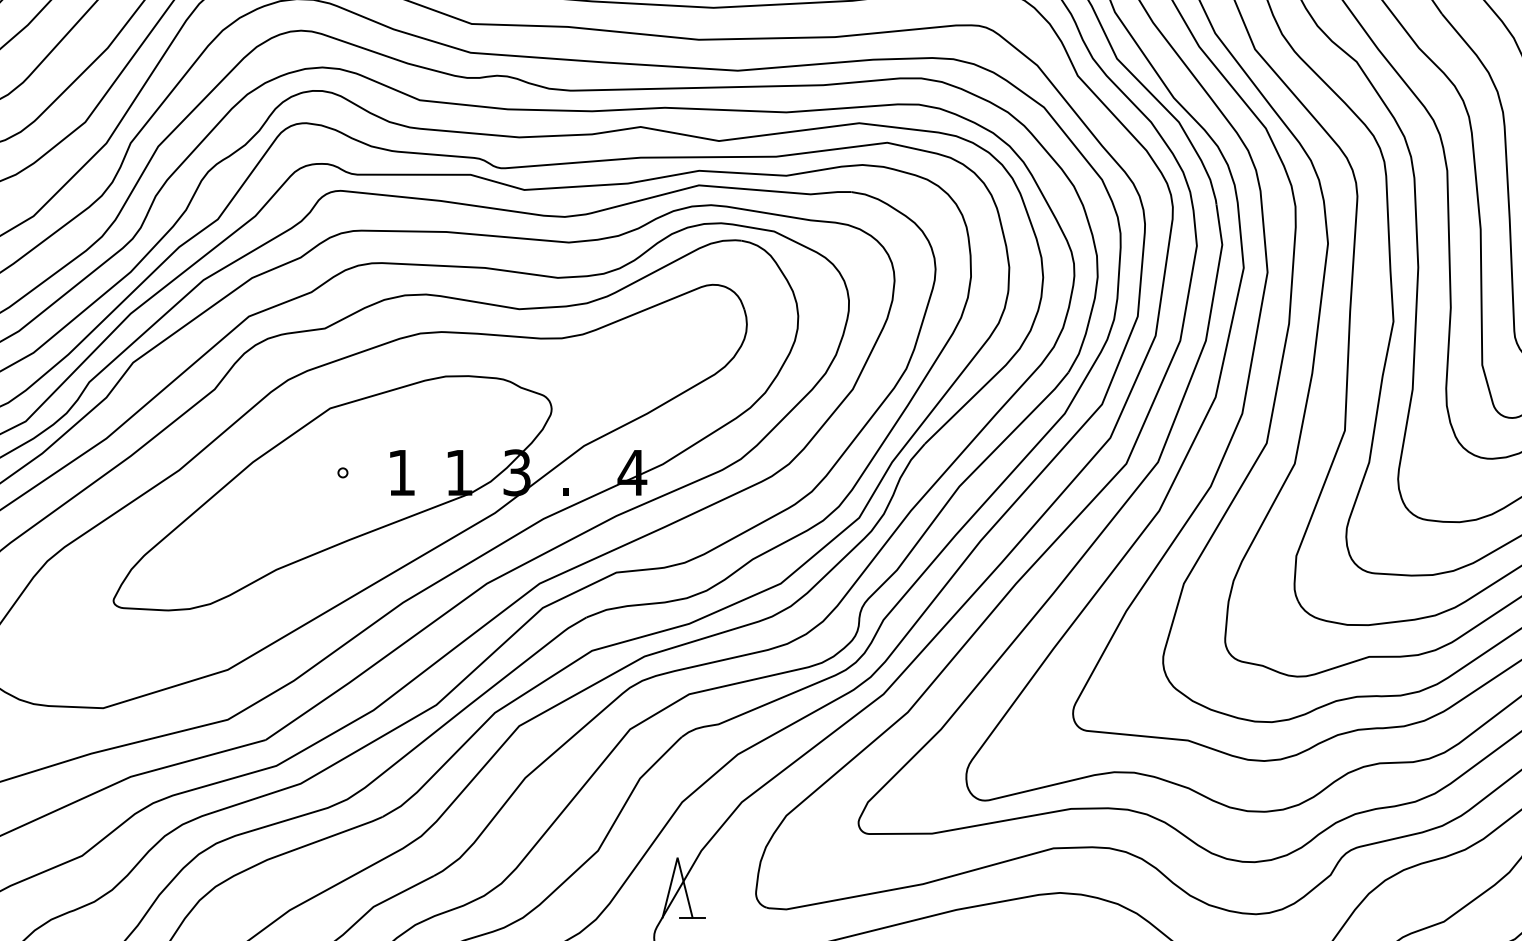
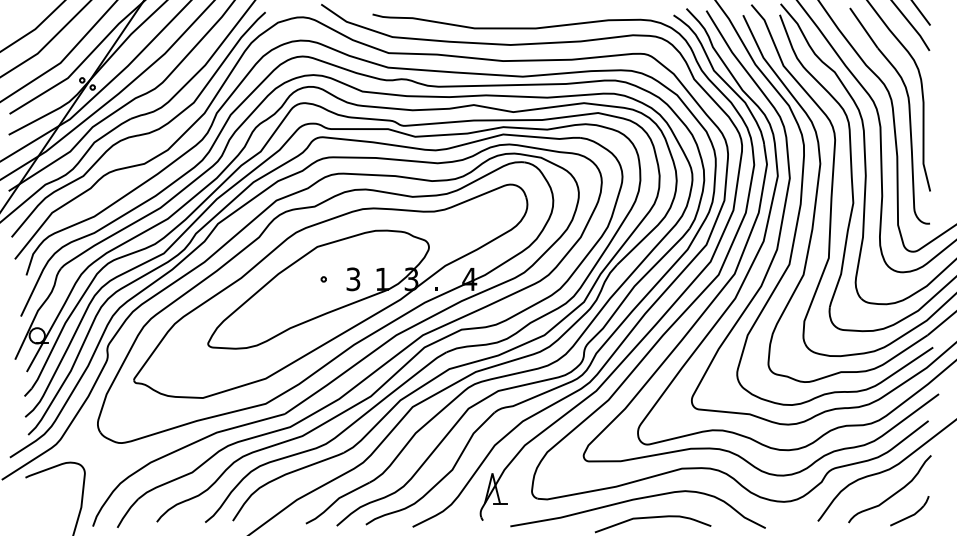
text: (401, 473) -> (353, 279), 1 -> 3

